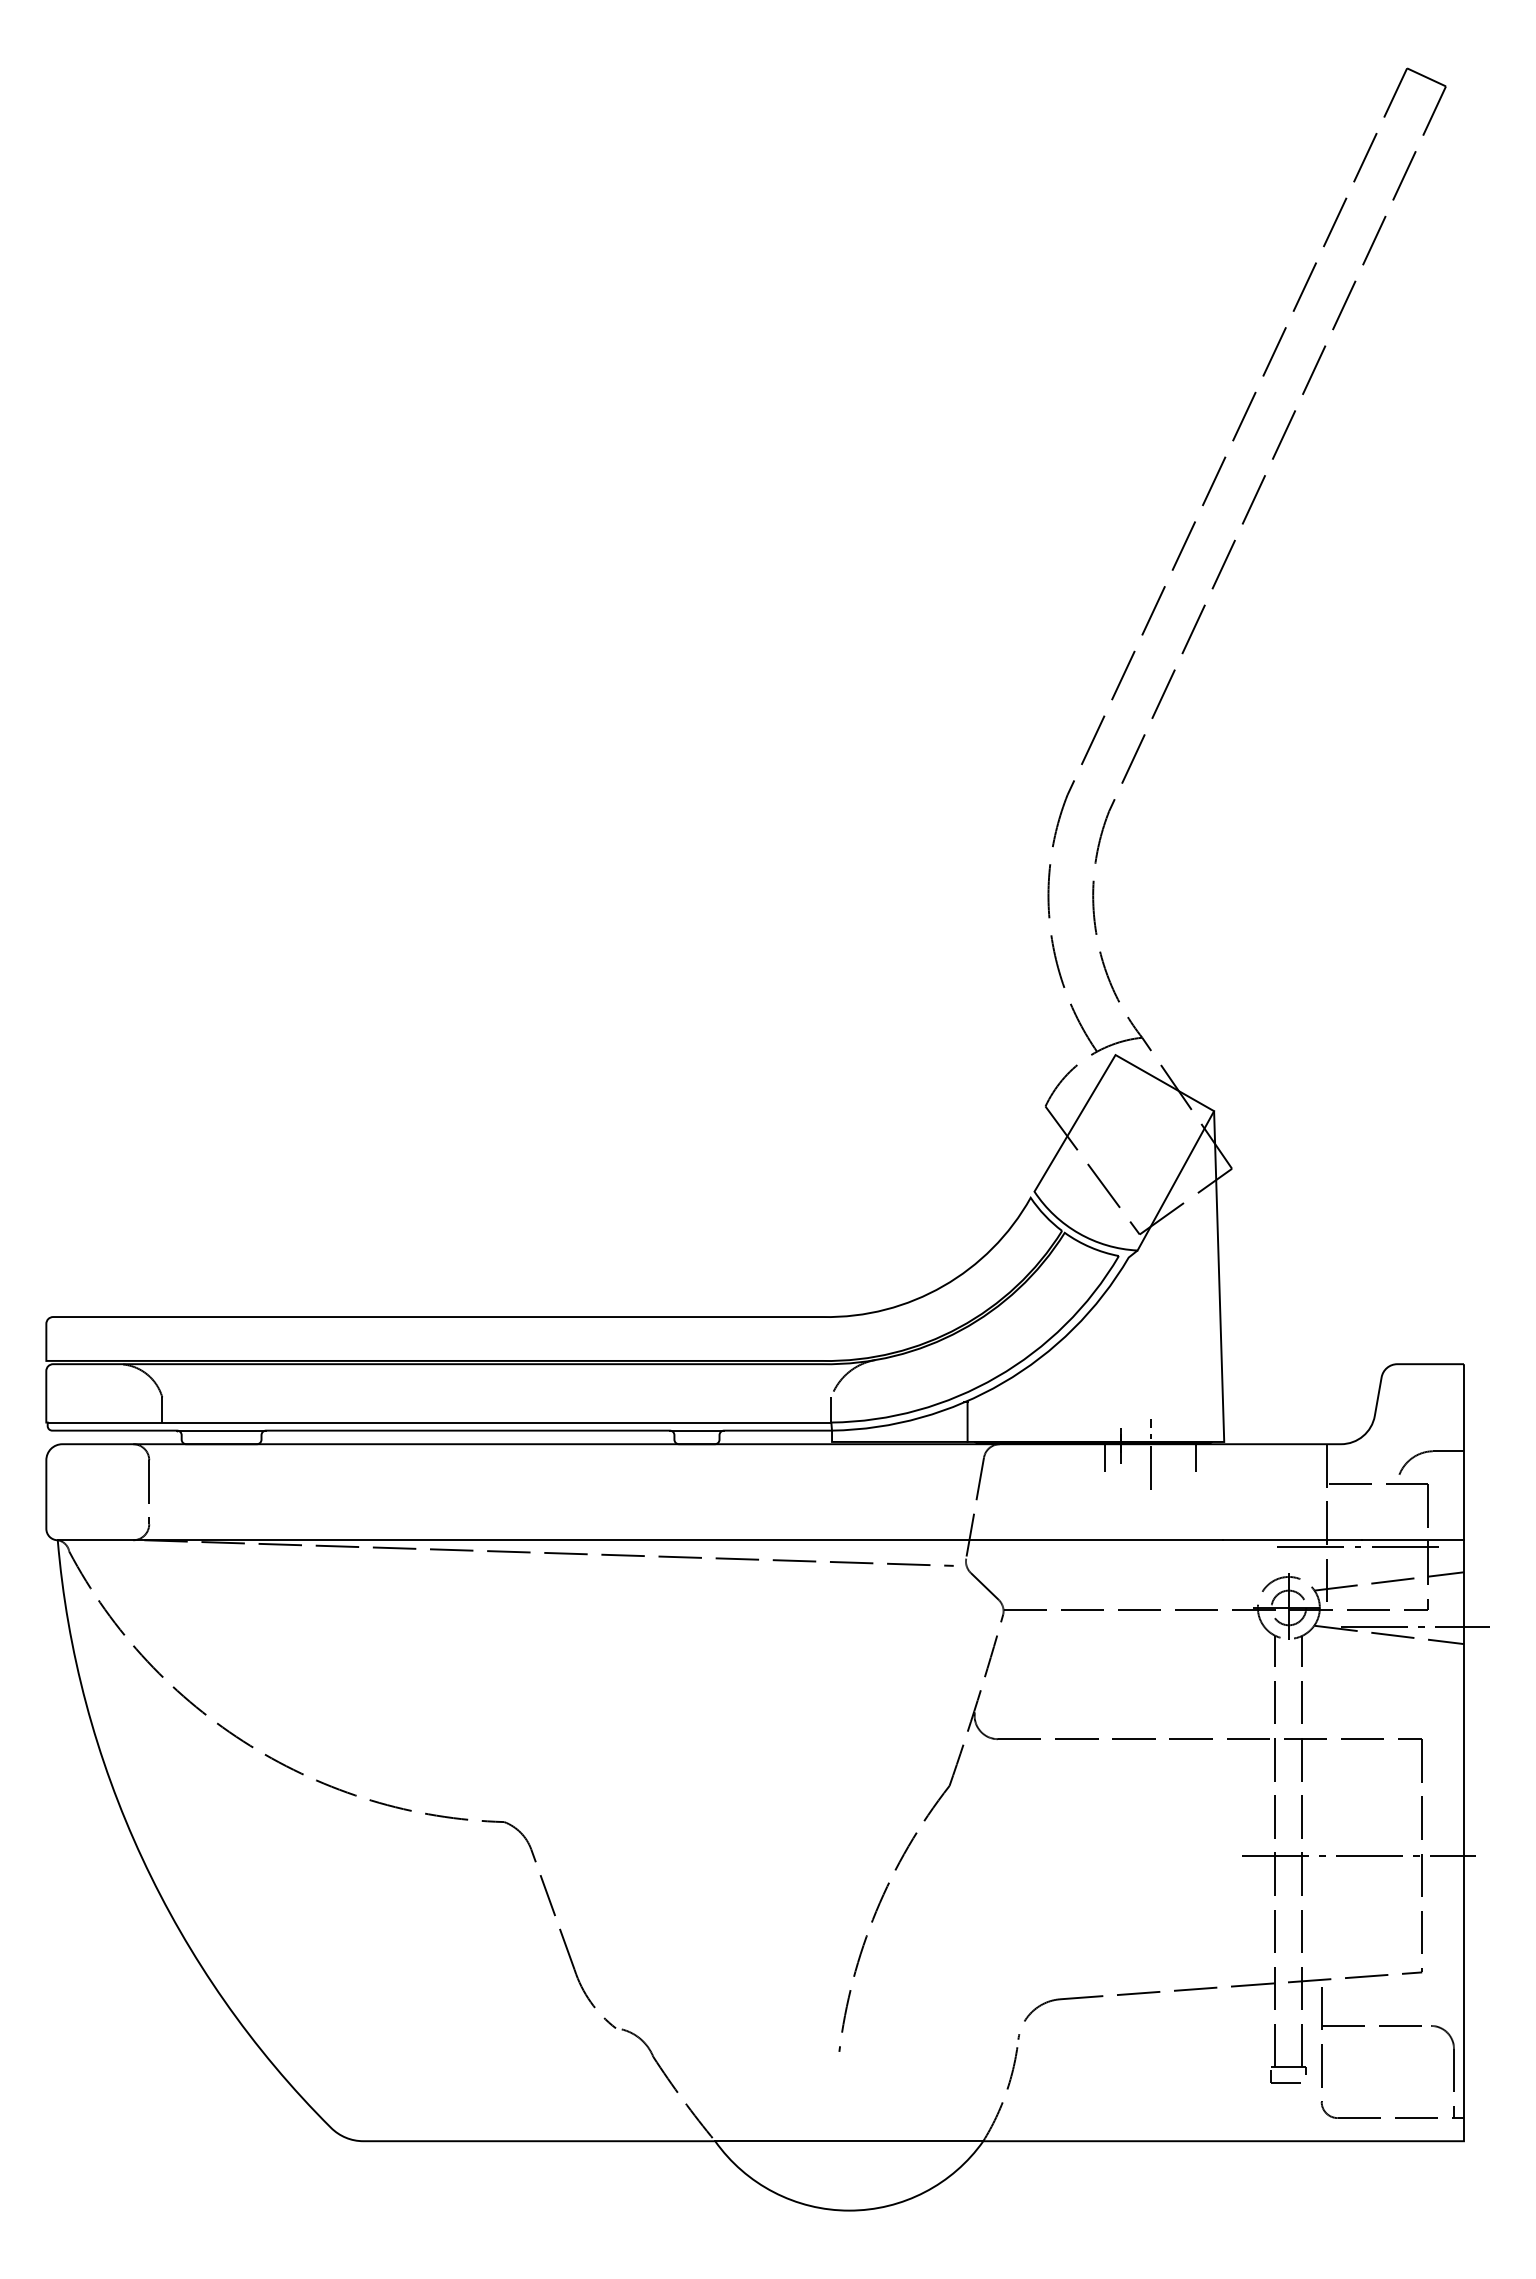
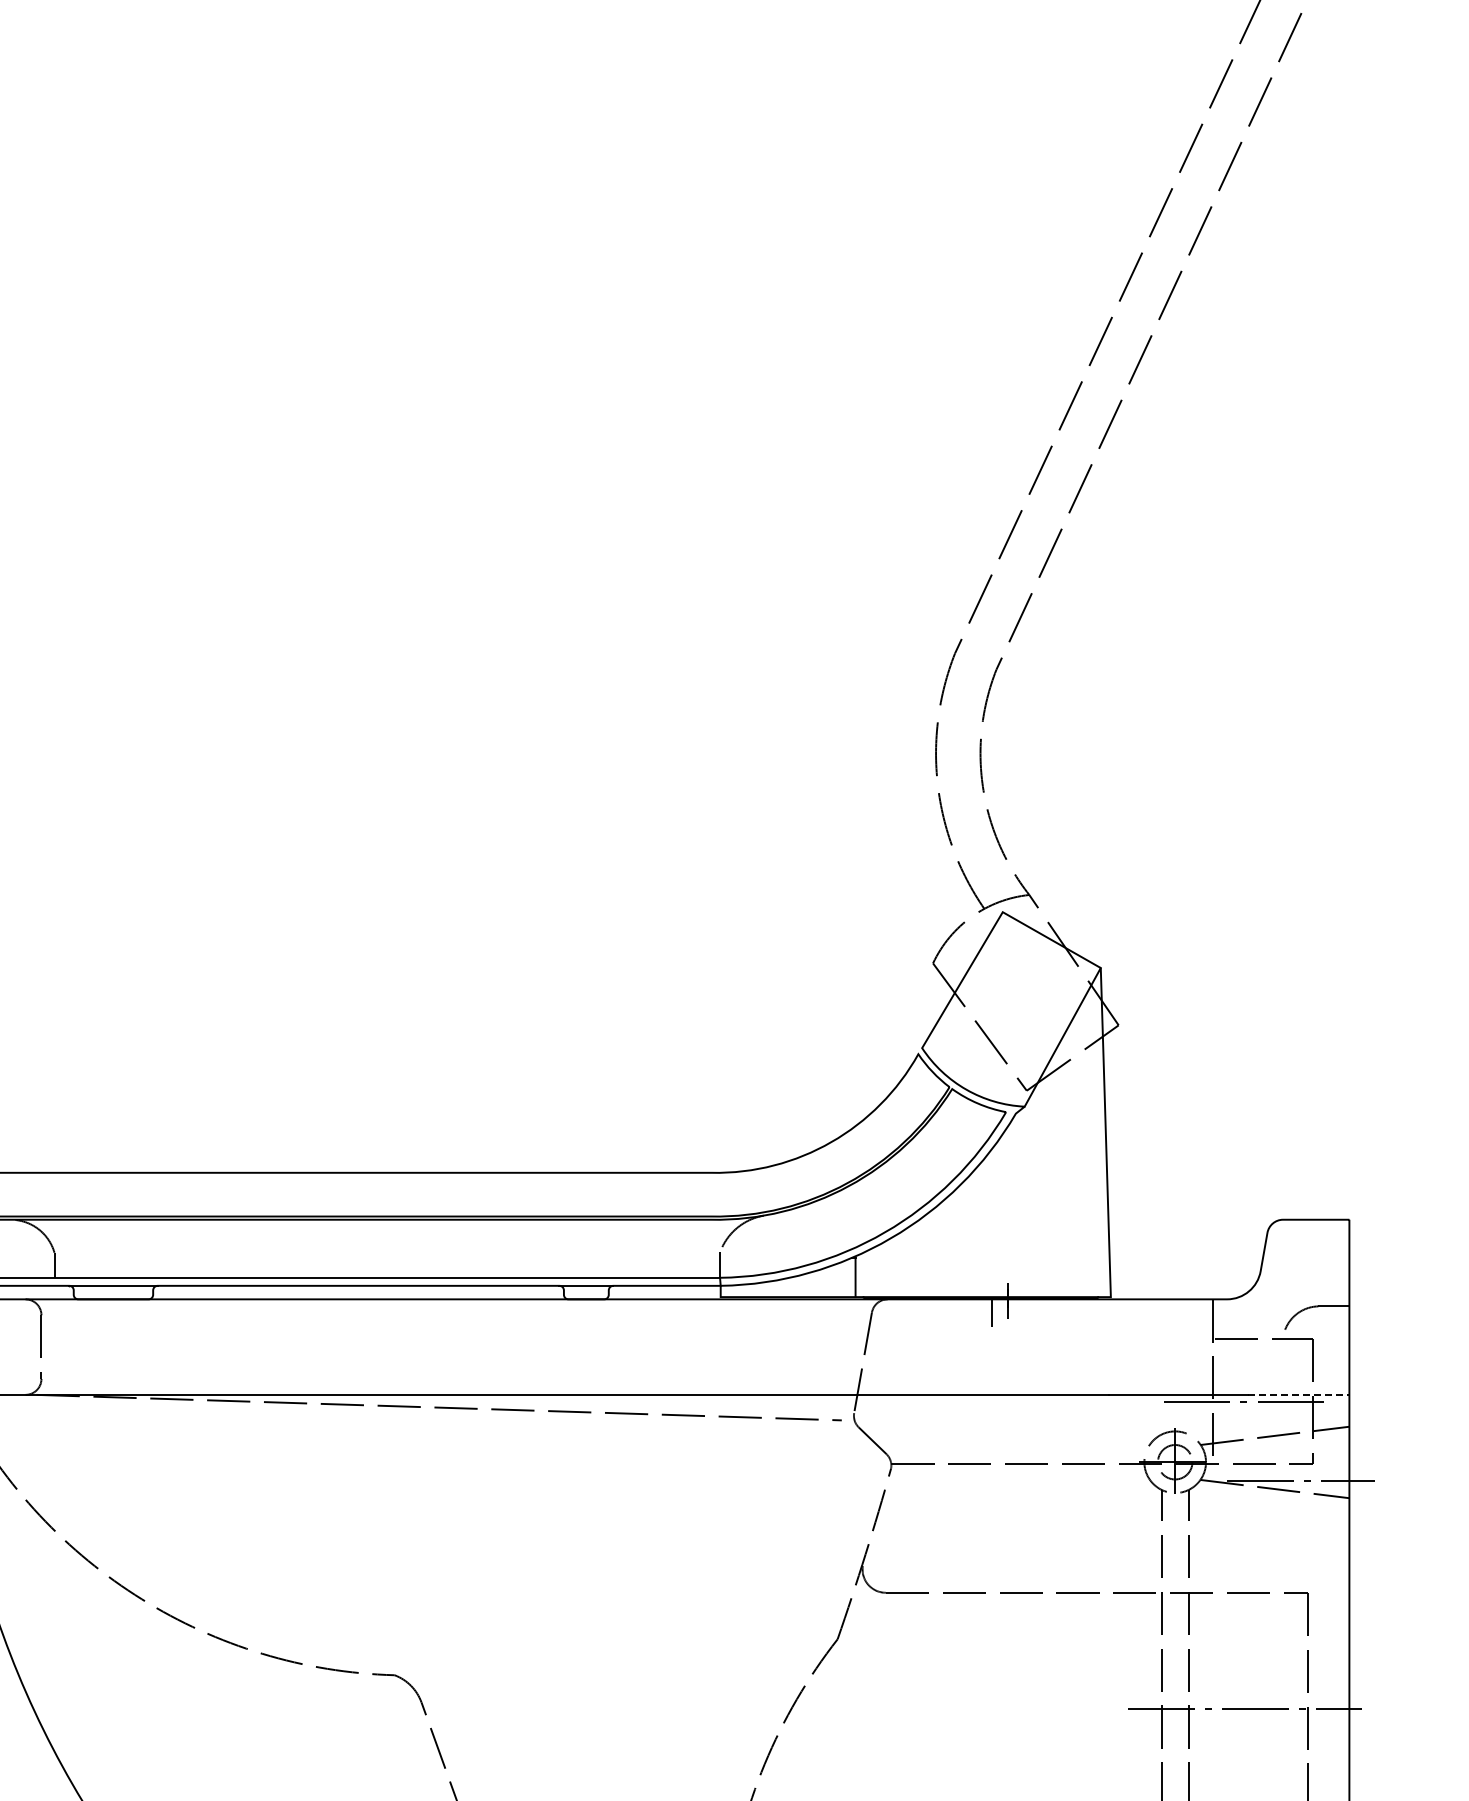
line: (1150, 1454) -> (1037, 1309), removed
line: (1196, 1457) -> (1083, 1312), removed
line: (1413, 1540) -> (1299, 1395), solid -> dashed

